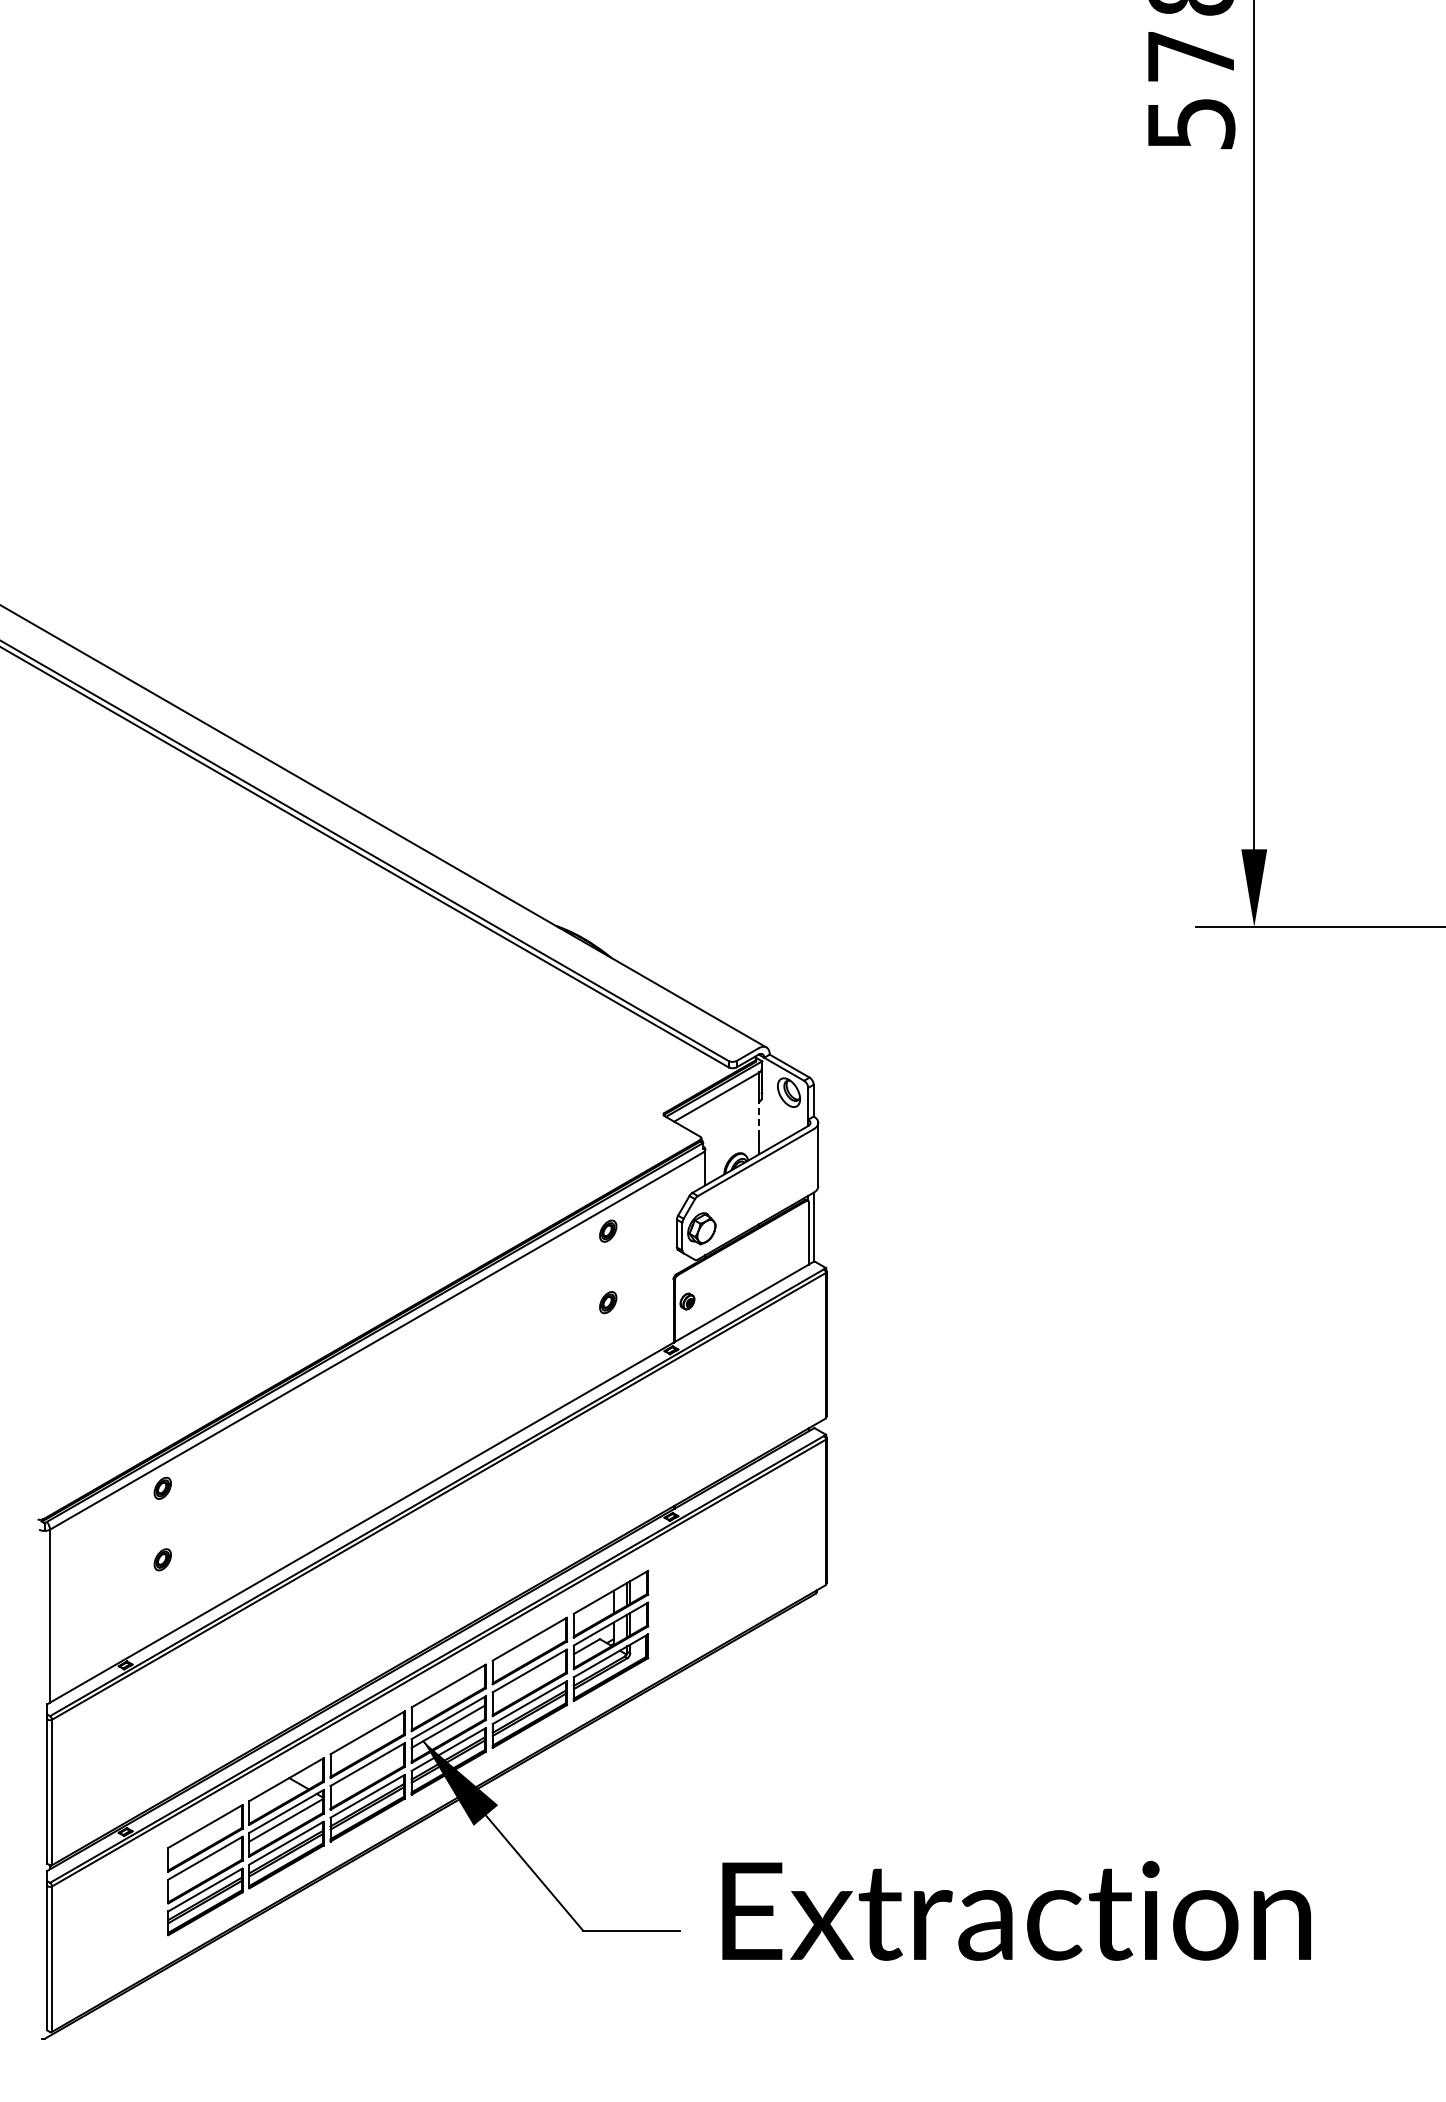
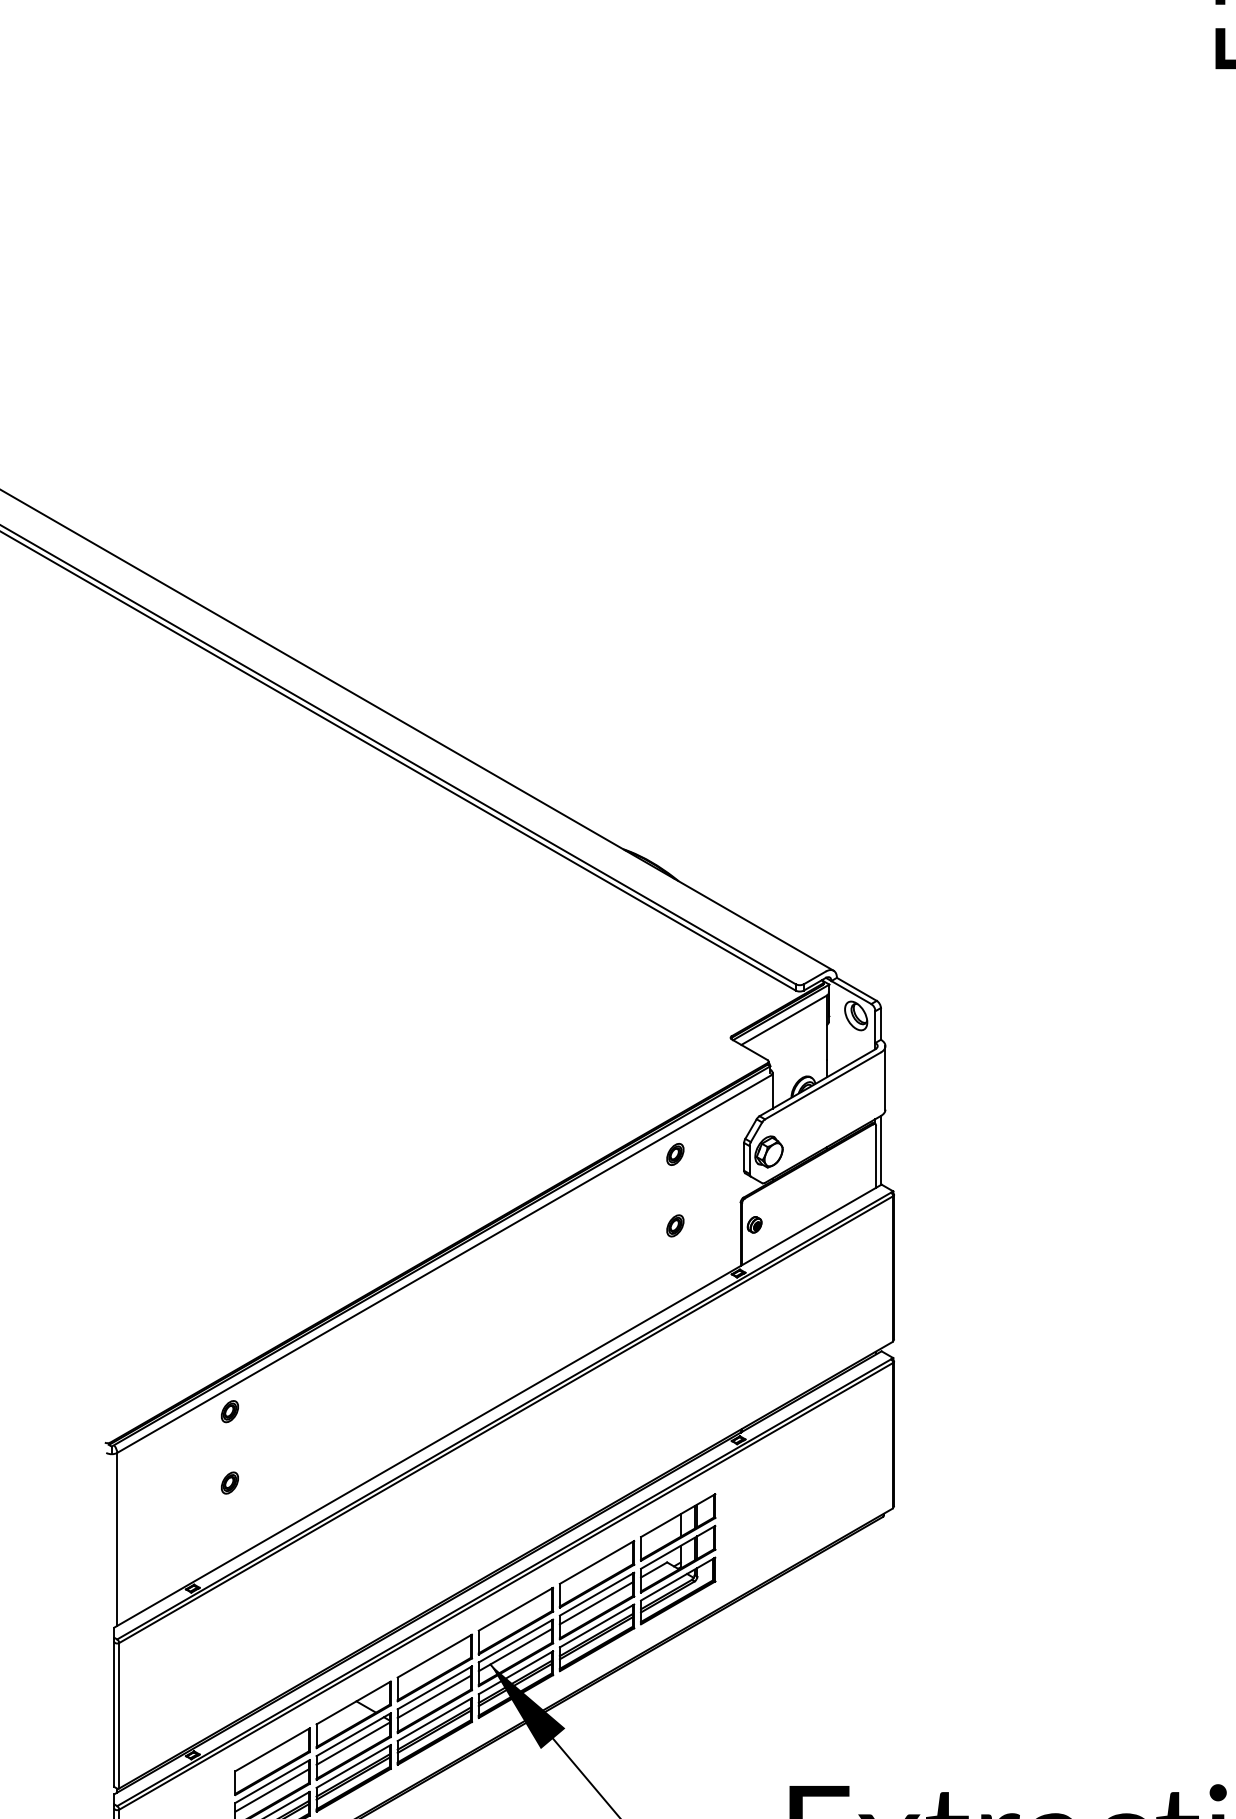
line: (759, 1118) -> (826, 1041), dashed -> solid
line: (528, 1679) -> (595, 1602), added
line: (366, 1773) -> (433, 1696), added
line: (204, 1867) -> (271, 1790), added

